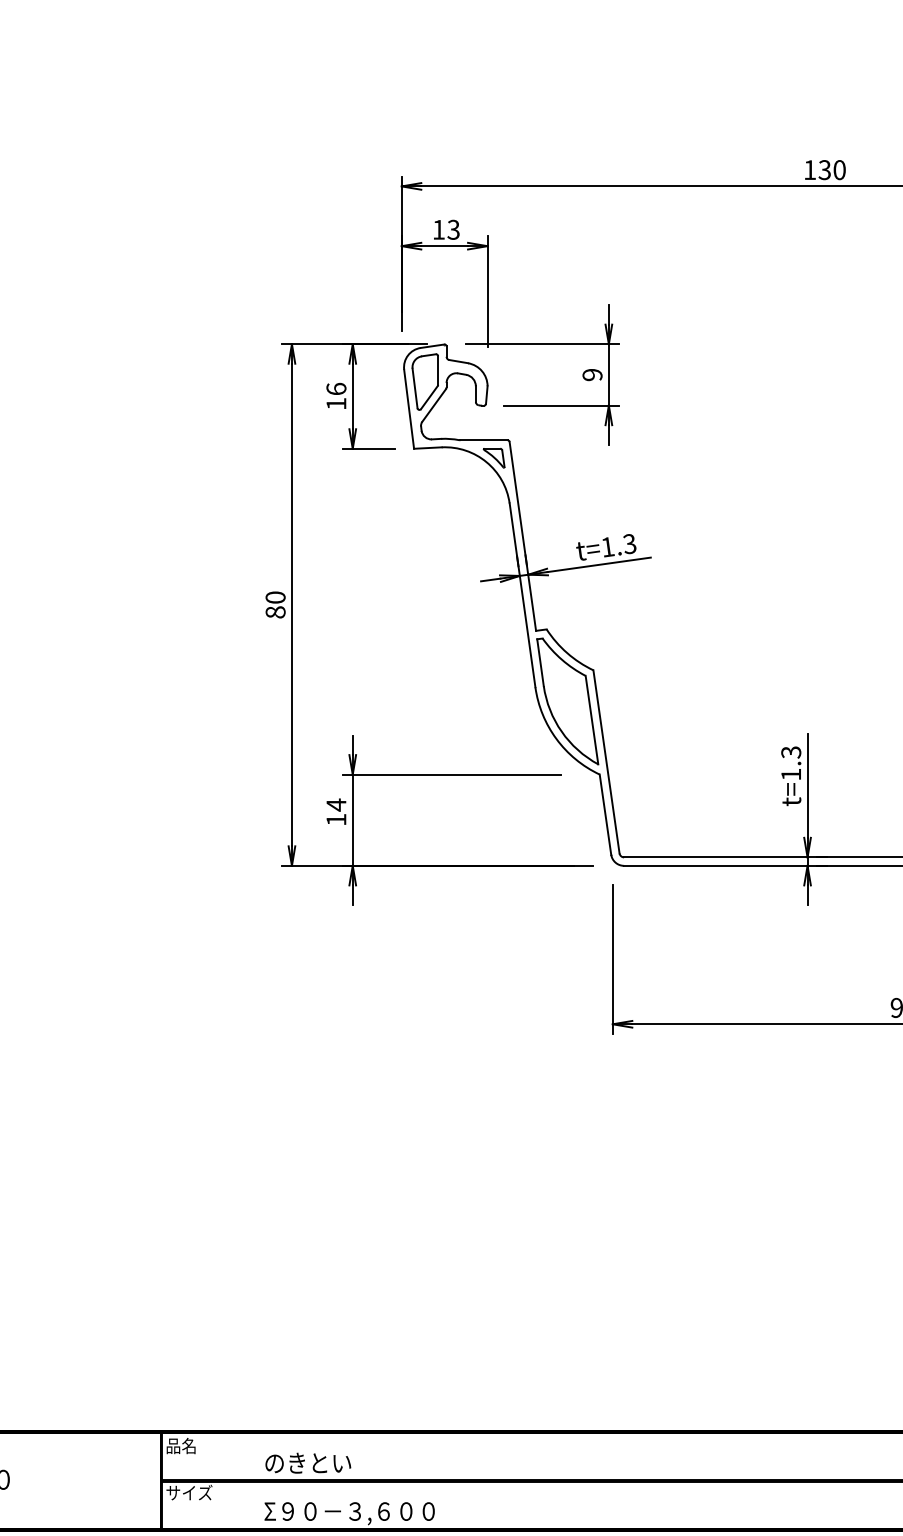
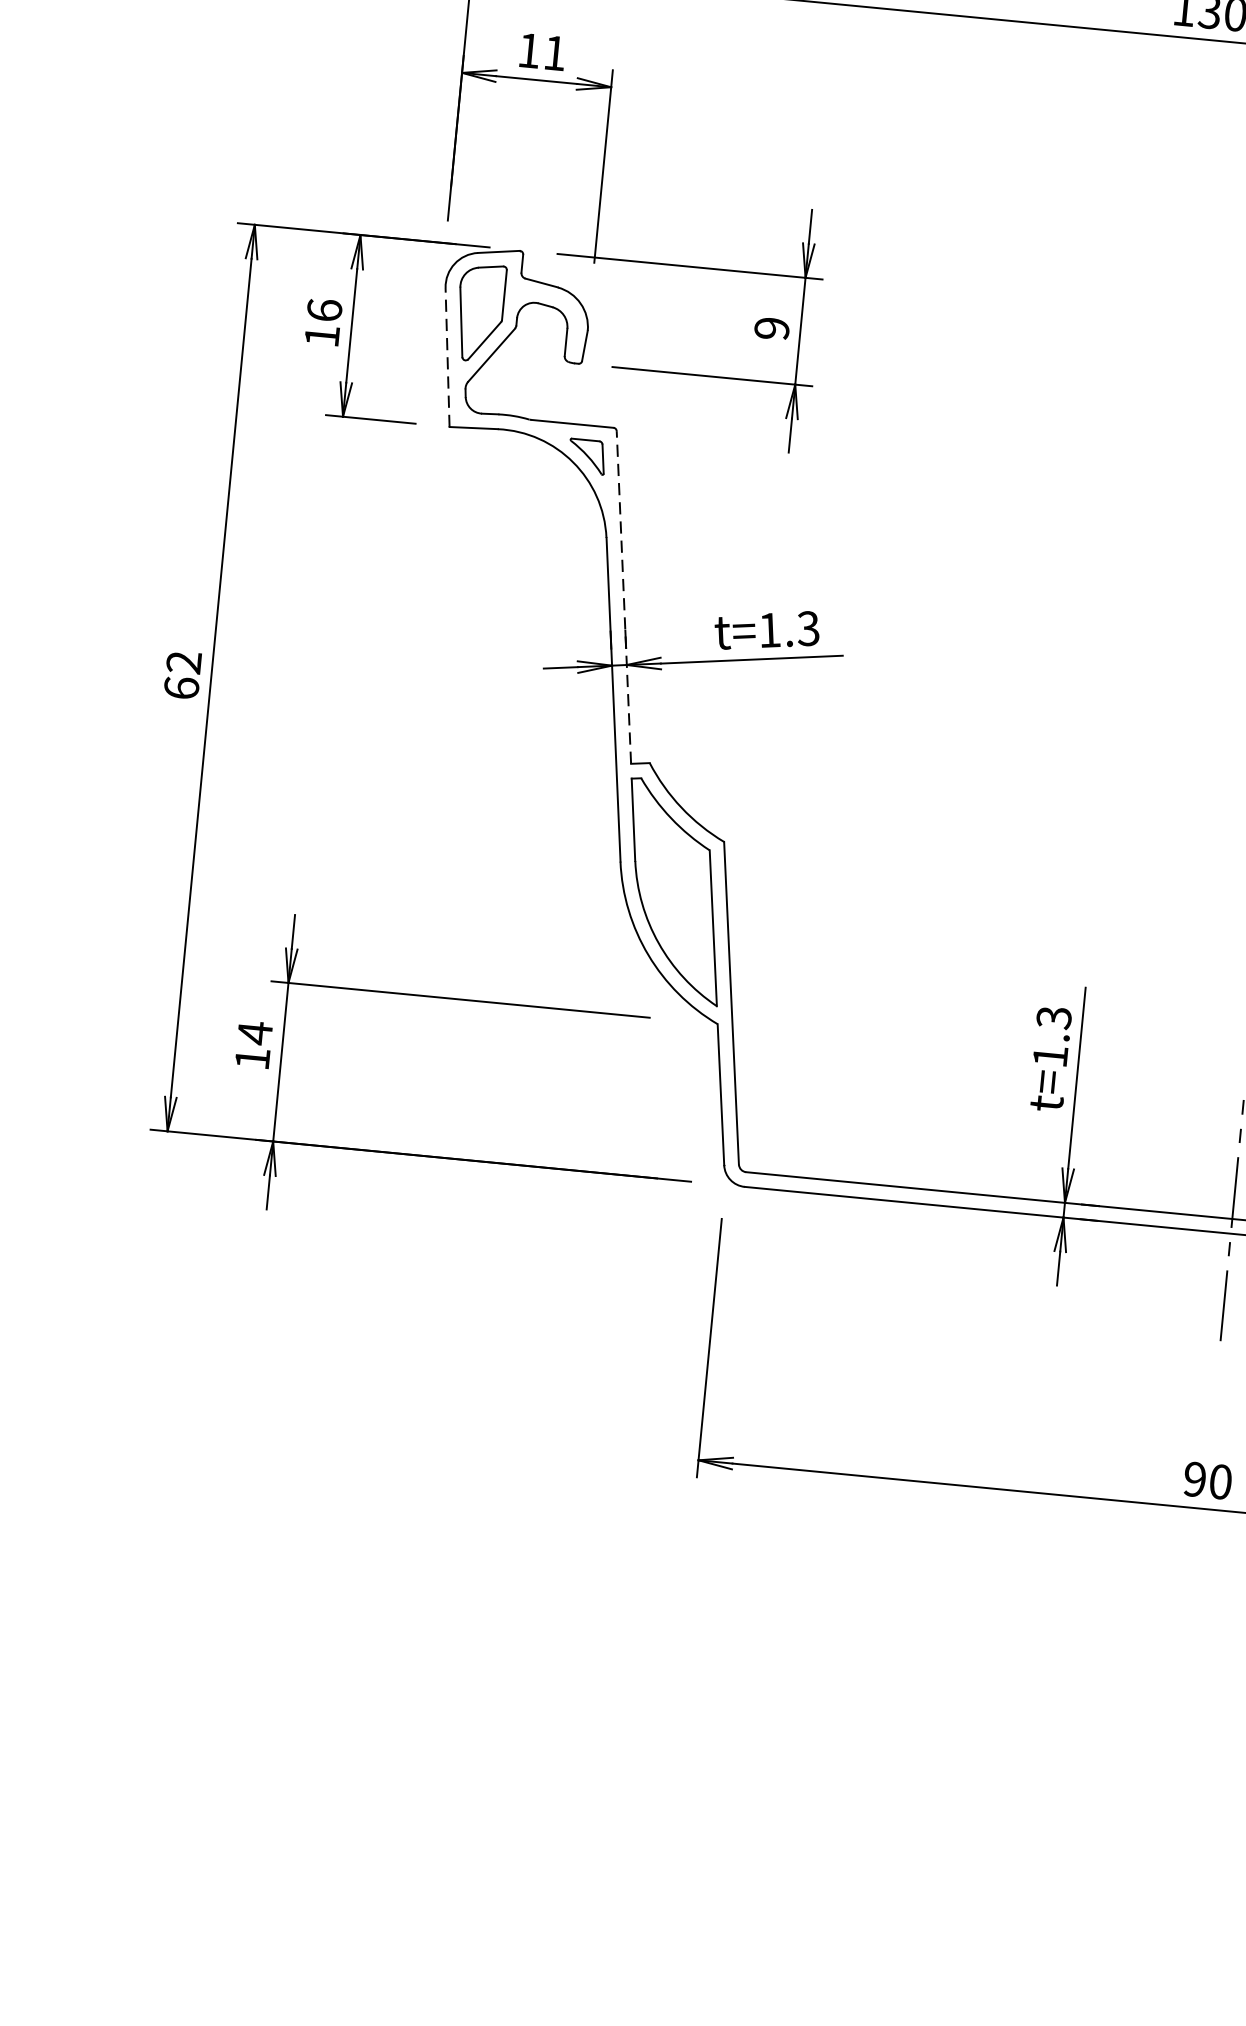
text: (453, 229) -> (554, 52), 13 -> 11
line: (409, 409) -> (448, 357), solid -> dashed
line: (522, 535) -> (623, 595), solid -> dashed
text: (275, 604) -> (182, 674), 80 -> 62

